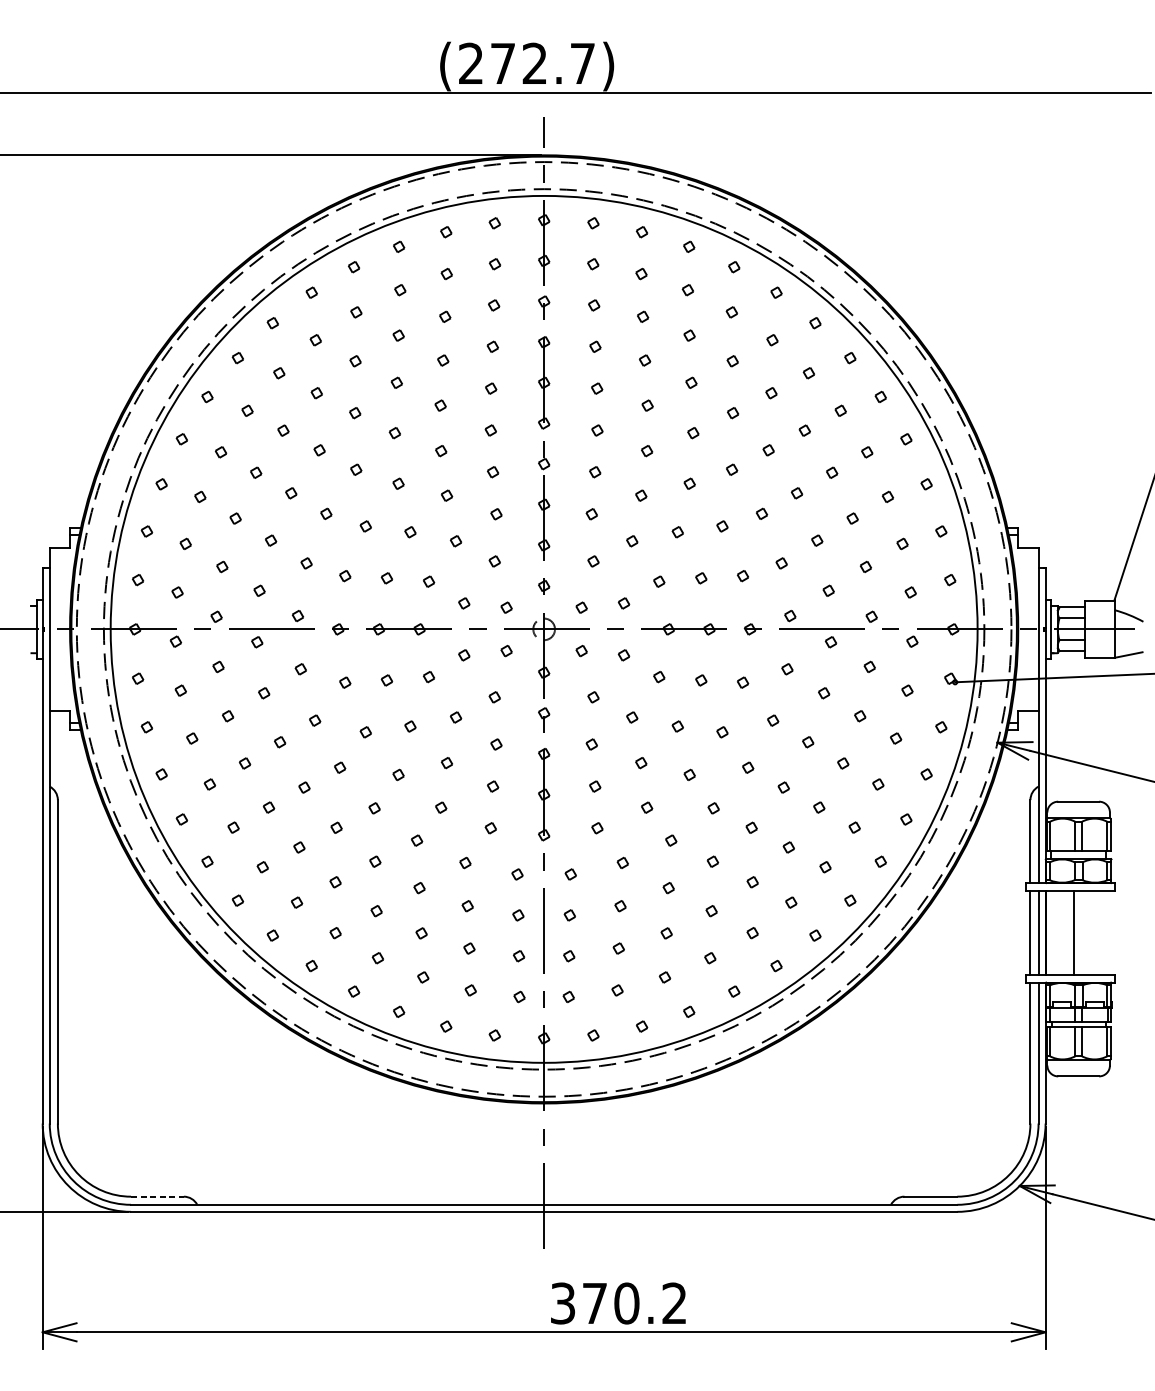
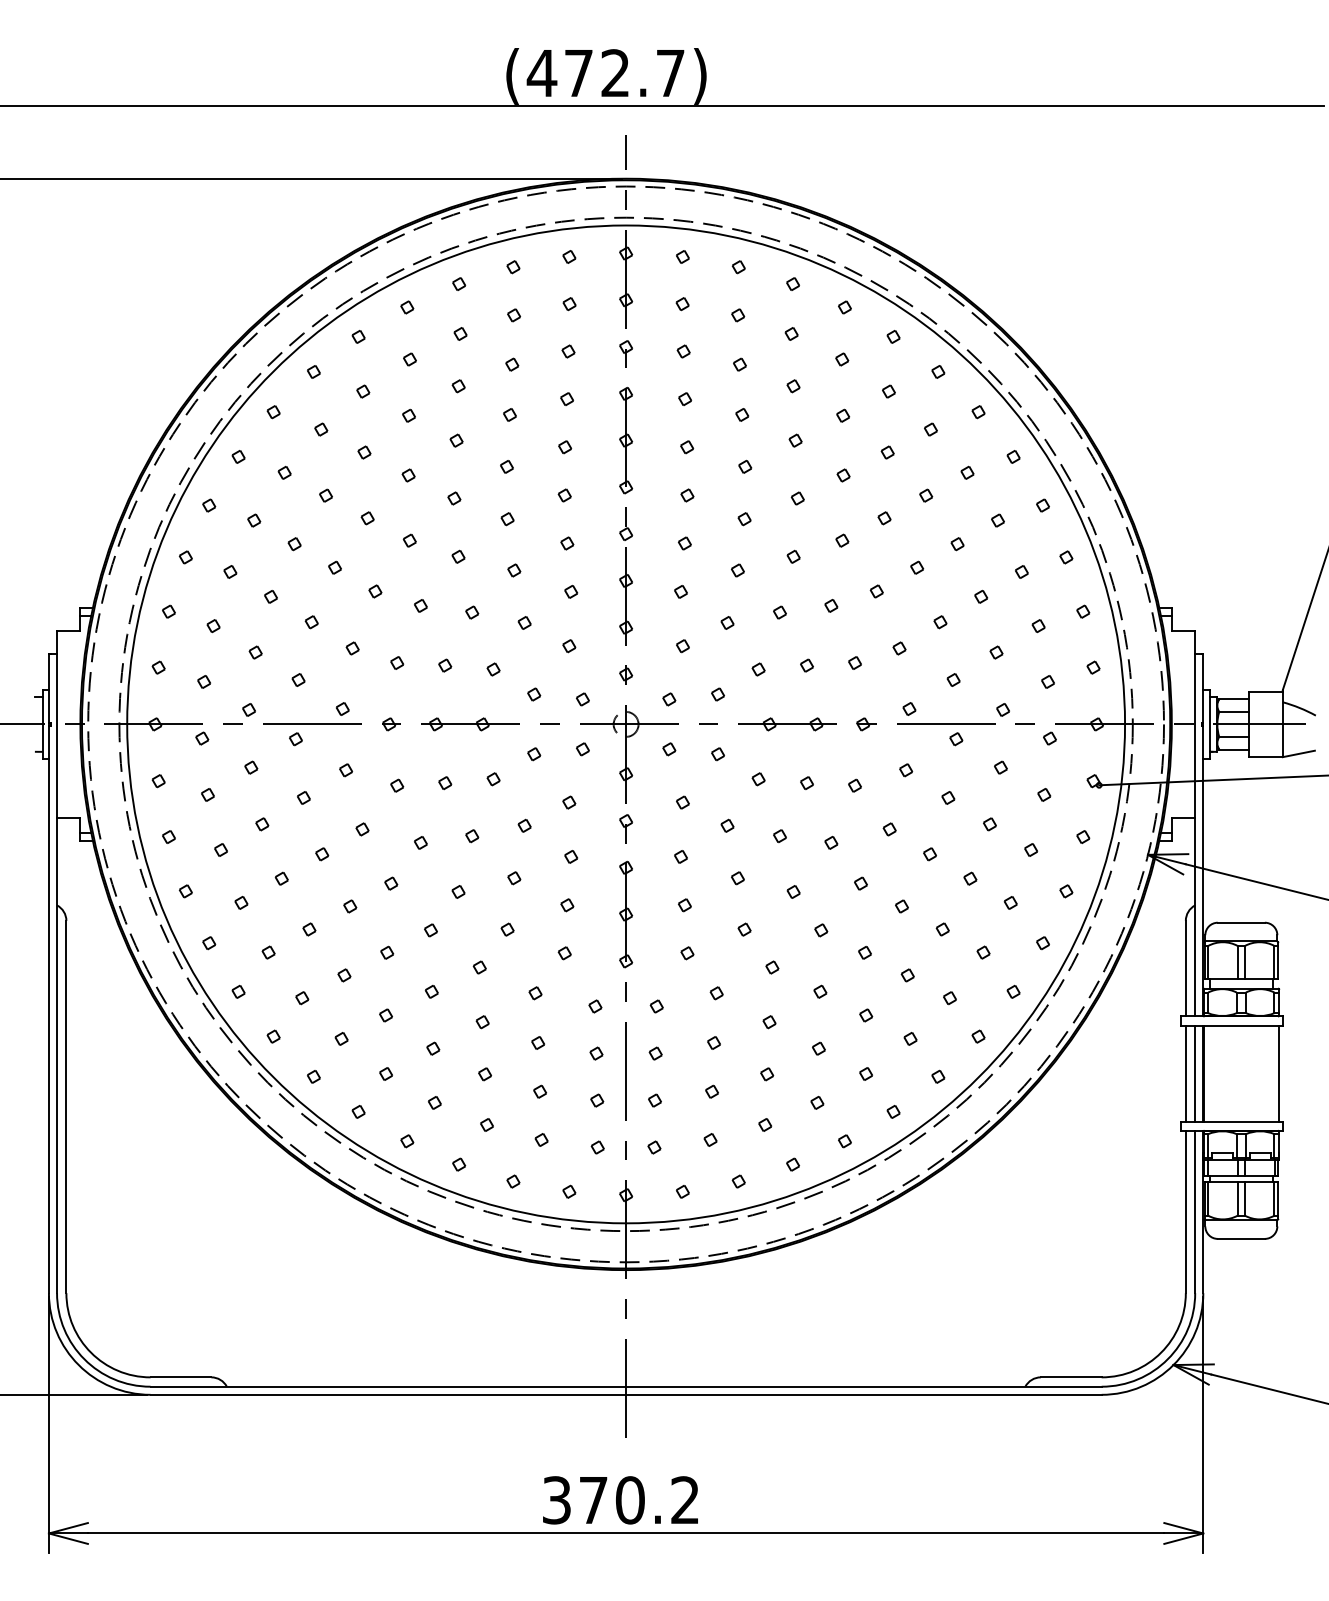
text: (470, 63) -> (541, 72), (272.7) -> (472.7)
line: (1073, 932) -> (1278, 1073), moved
line: (157, 1196) -> (181, 1377), dashed -> solid
text: (618, 1303) -> (620, 1500), moved

